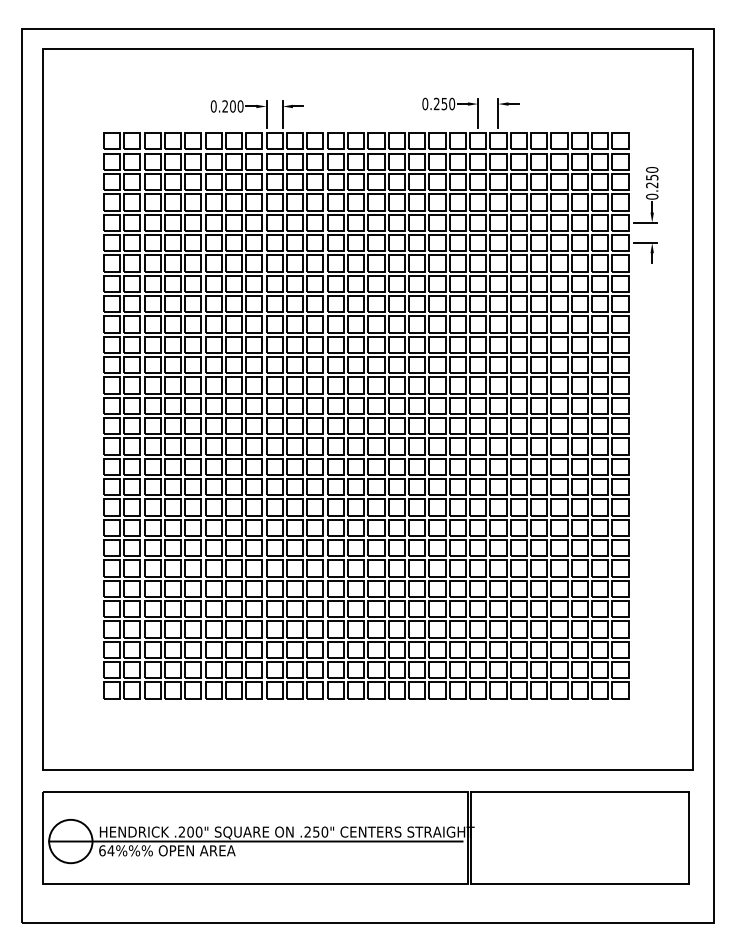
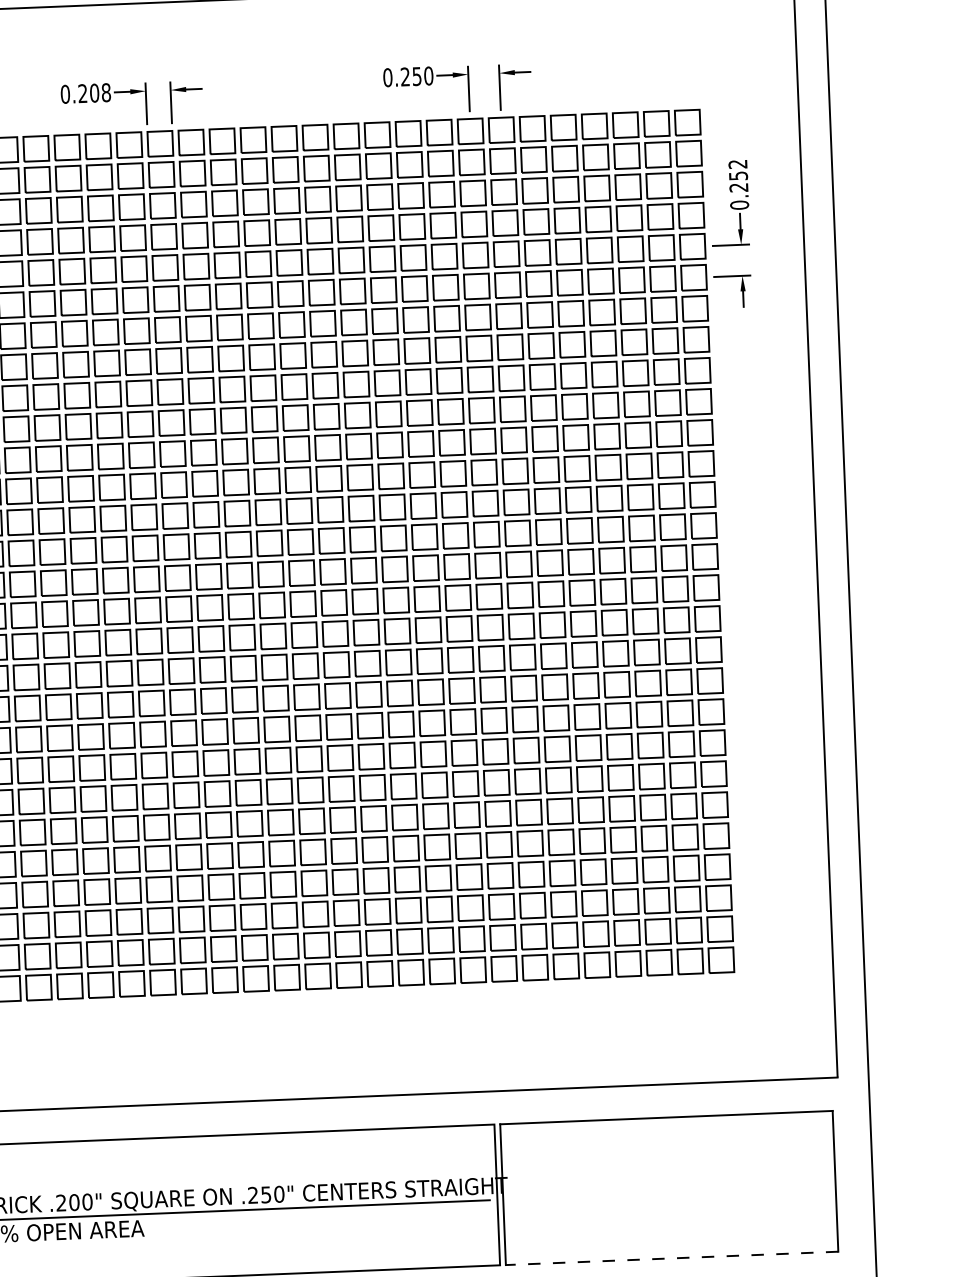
text: (240, 106) -> (106, 92), 0.200 -> 0.208
text: (652, 169) -> (738, 163), 0.250 -> 0.252
line: (580, 884) -> (672, 1258), solid -> dashed

